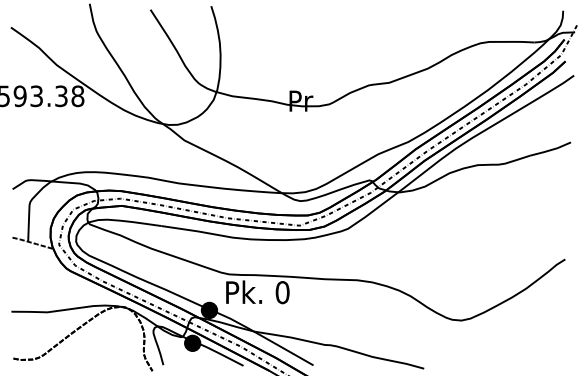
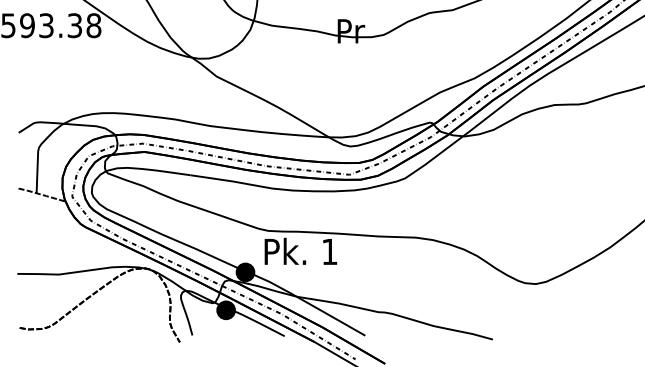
text: (282, 292) -> (329, 251), 0 -> 1

